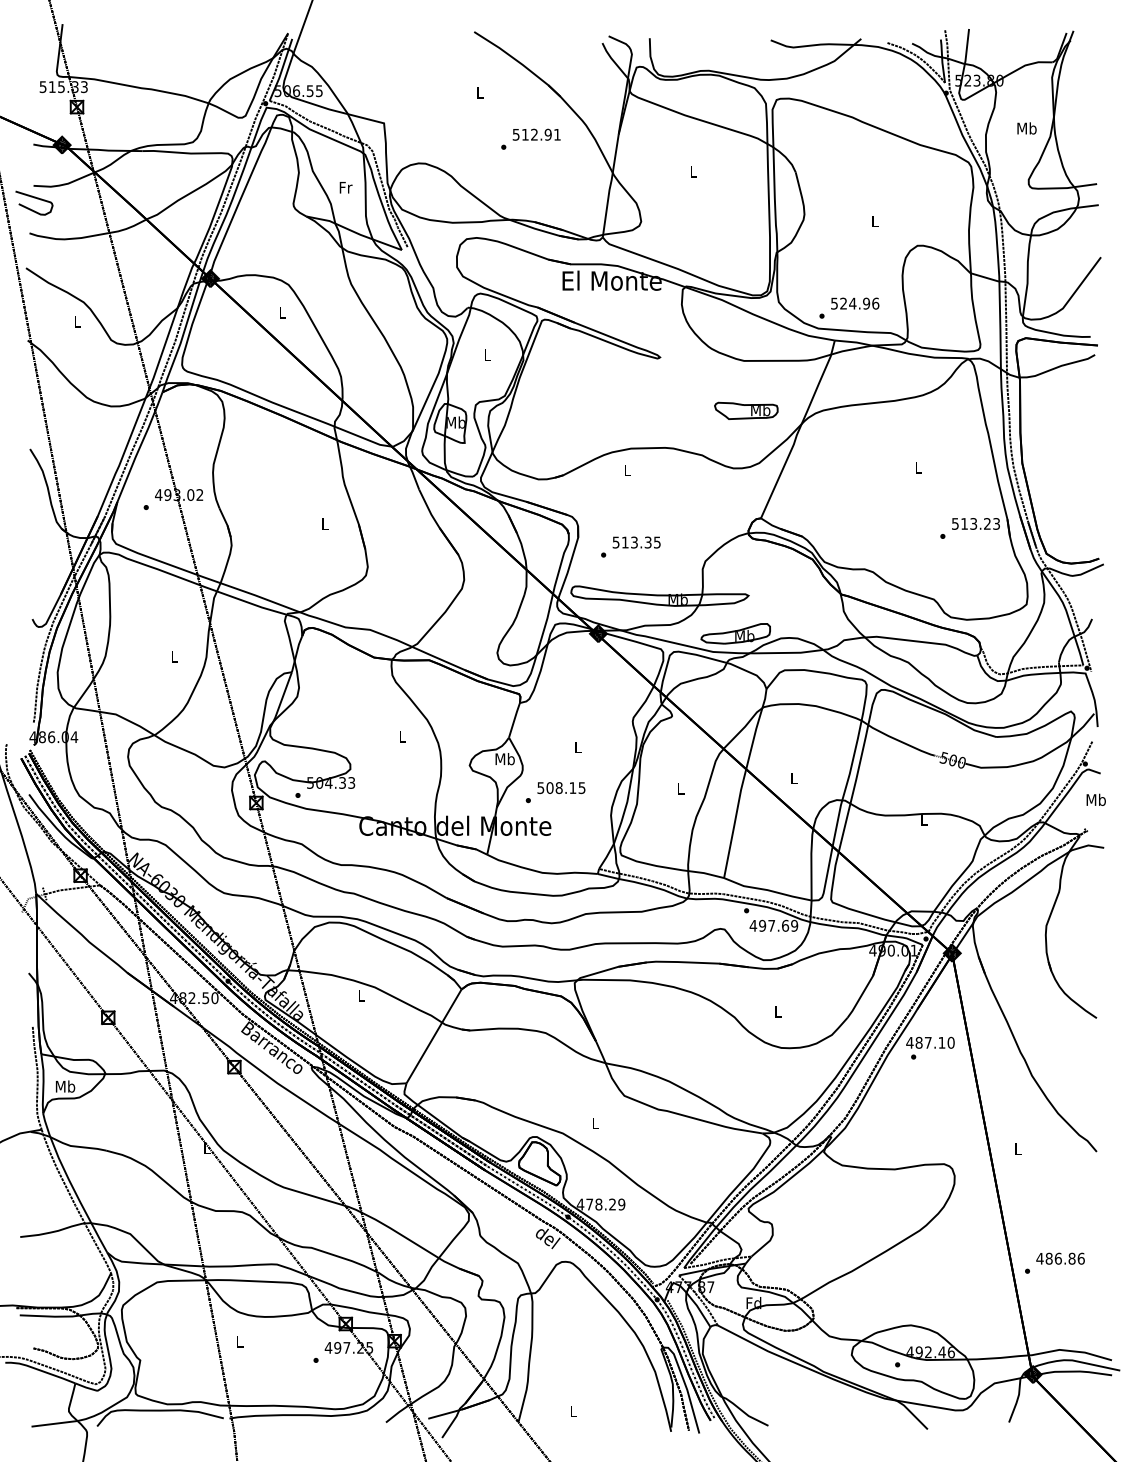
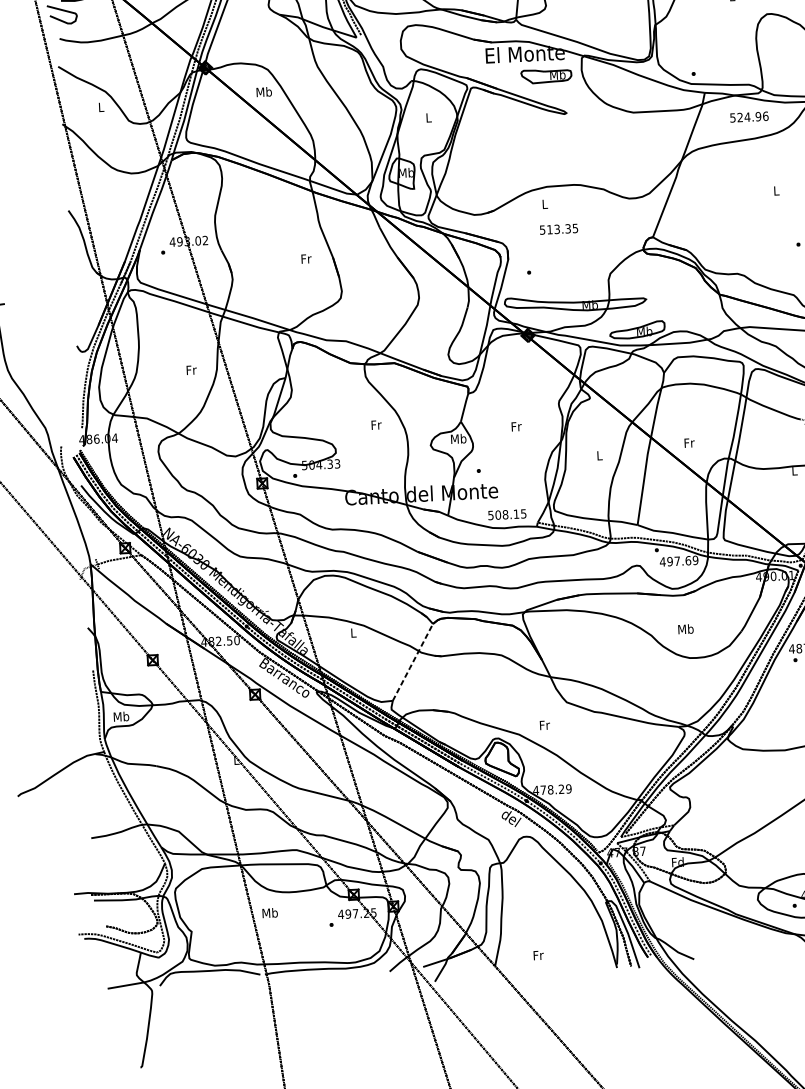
text: (855, 303) -> (749, 116), moved
text: (282, 312) -> (264, 92), L -> Mb
part: (746, 410) -> (546, 75), moved
text: (325, 524) -> (306, 259), L -> Fr
text: (636, 542) -> (558, 229), moved
text: (174, 656) -> (191, 370), L -> Fr
text: (402, 736) -> (376, 424), L -> Fr
text: (578, 747) -> (516, 426), L -> Fr
text: (794, 778) -> (689, 443), L -> Fr
text: (561, 787) -> (507, 514), moved
text: (777, 1011) -> (685, 629), L -> Mb
line: (434, 1036) -> (413, 662), solid -> dashed
text: (595, 1123) -> (544, 725), L -> Fr
text: (239, 1341) -> (269, 912), L -> Mb
text: (573, 1411) -> (538, 955), L -> Fr

